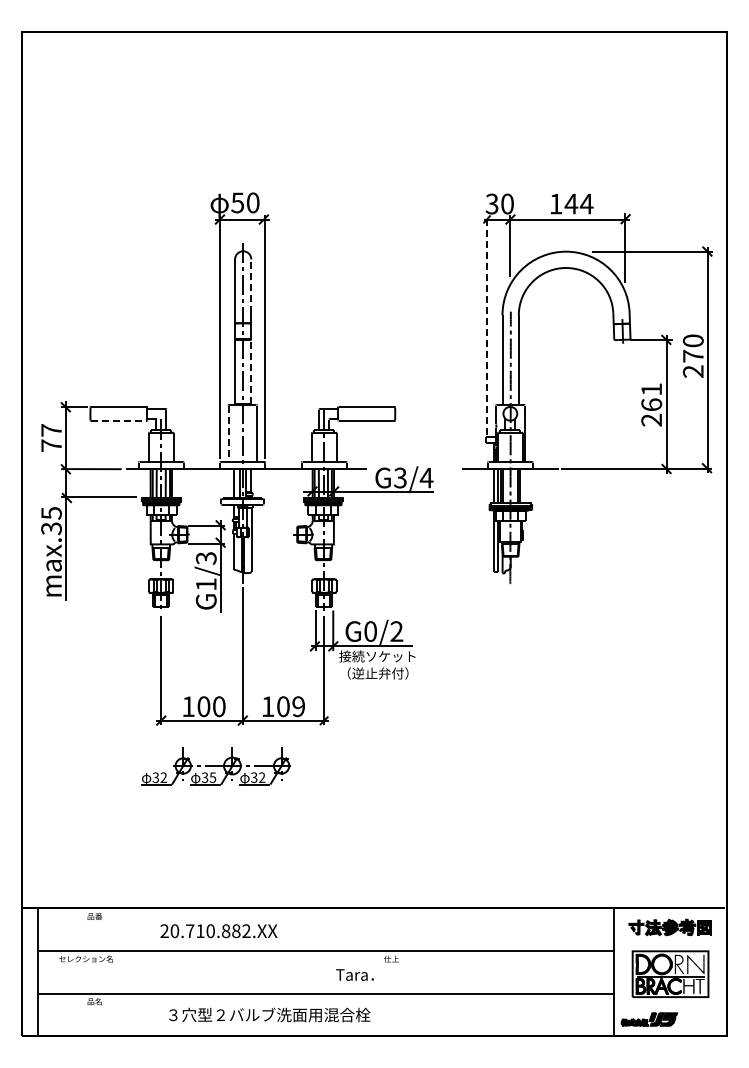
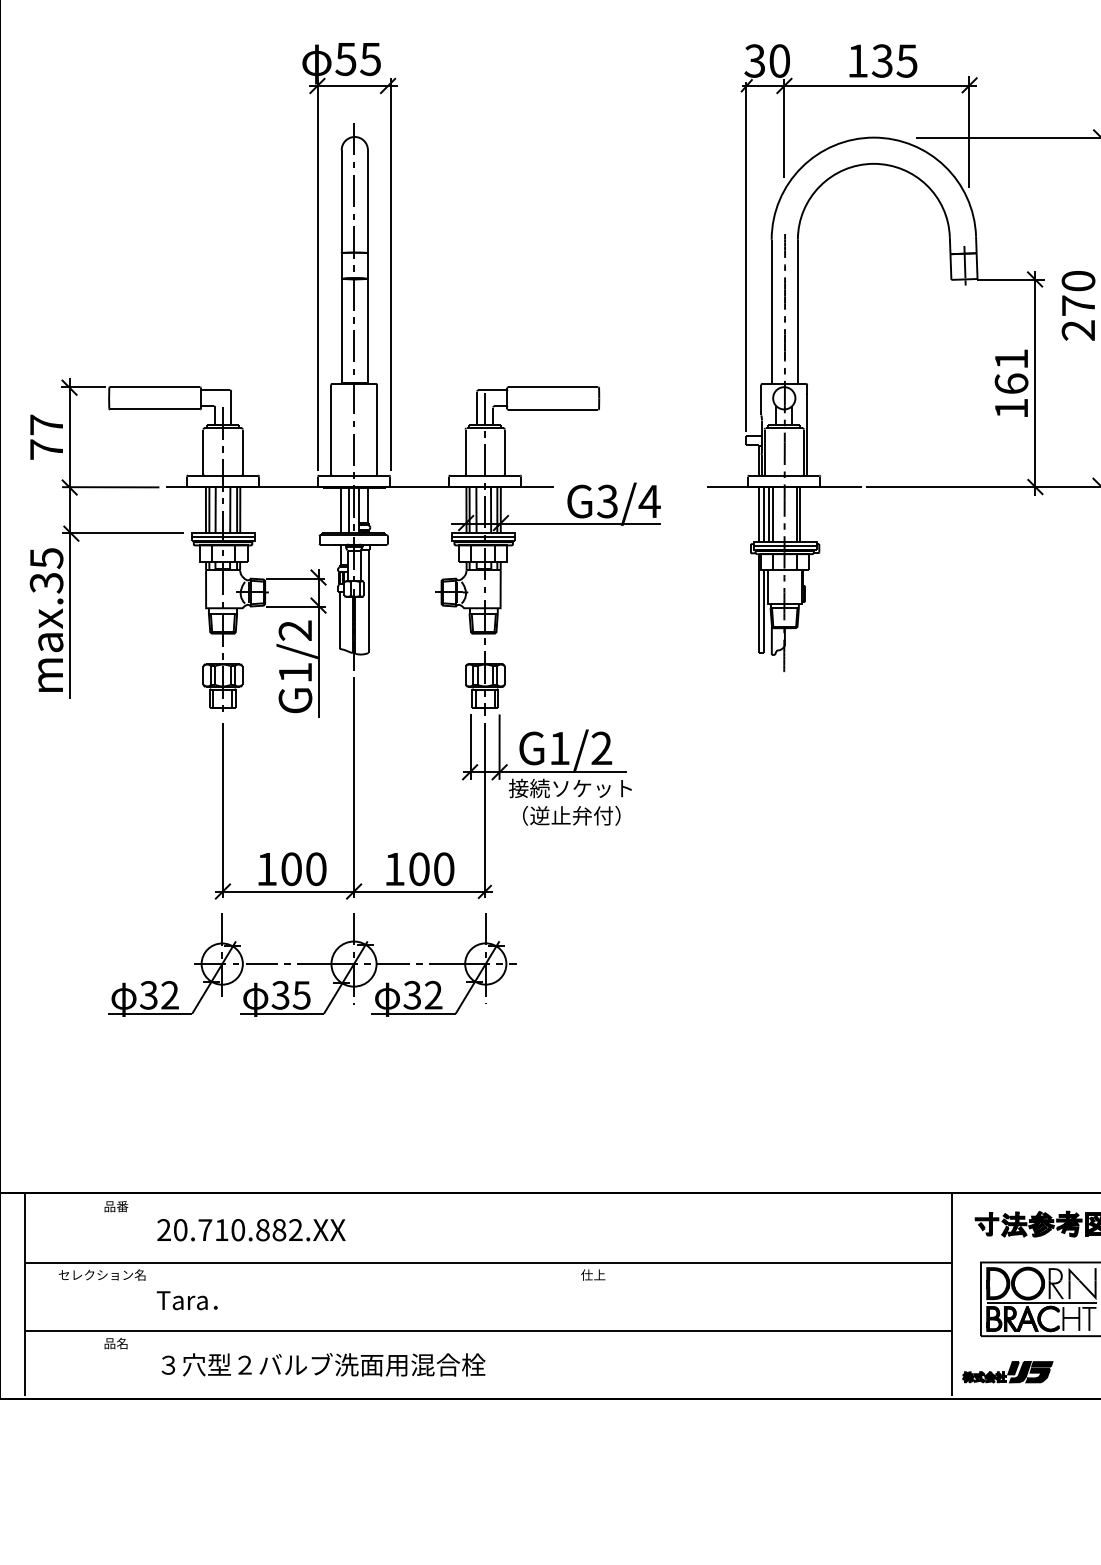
text: (252, 202) -> (369, 58), 50 -> 55
text: (578, 203) -> (893, 60), 144 -> 135
line: (251, 286) -> (368, 193), dashed -> solid
line: (486, 325) -> (745, 256), dashed -> solid
line: (251, 371) -> (368, 330), dashed -> solid
text: (651, 419) -> (1011, 407), 261 -> 161
line: (119, 420) -> (155, 409), dashed -> solid
line: (228, 433) -> (331, 429), dashed -> solid
text: (206, 558) -> (295, 630), G1/3 -> G1/2
text: (370, 631) -> (559, 748), G0/2 -> G1/2
text: (298, 706) -> (443, 868), 109 -> 100
part: (216, 766) -> (311, 965), size x1.67
text: (218, 931) -> (250, 1230), moved
text: (354, 974) -> (186, 1299), moved
text: (269, 1014) -> (323, 1364), moved

